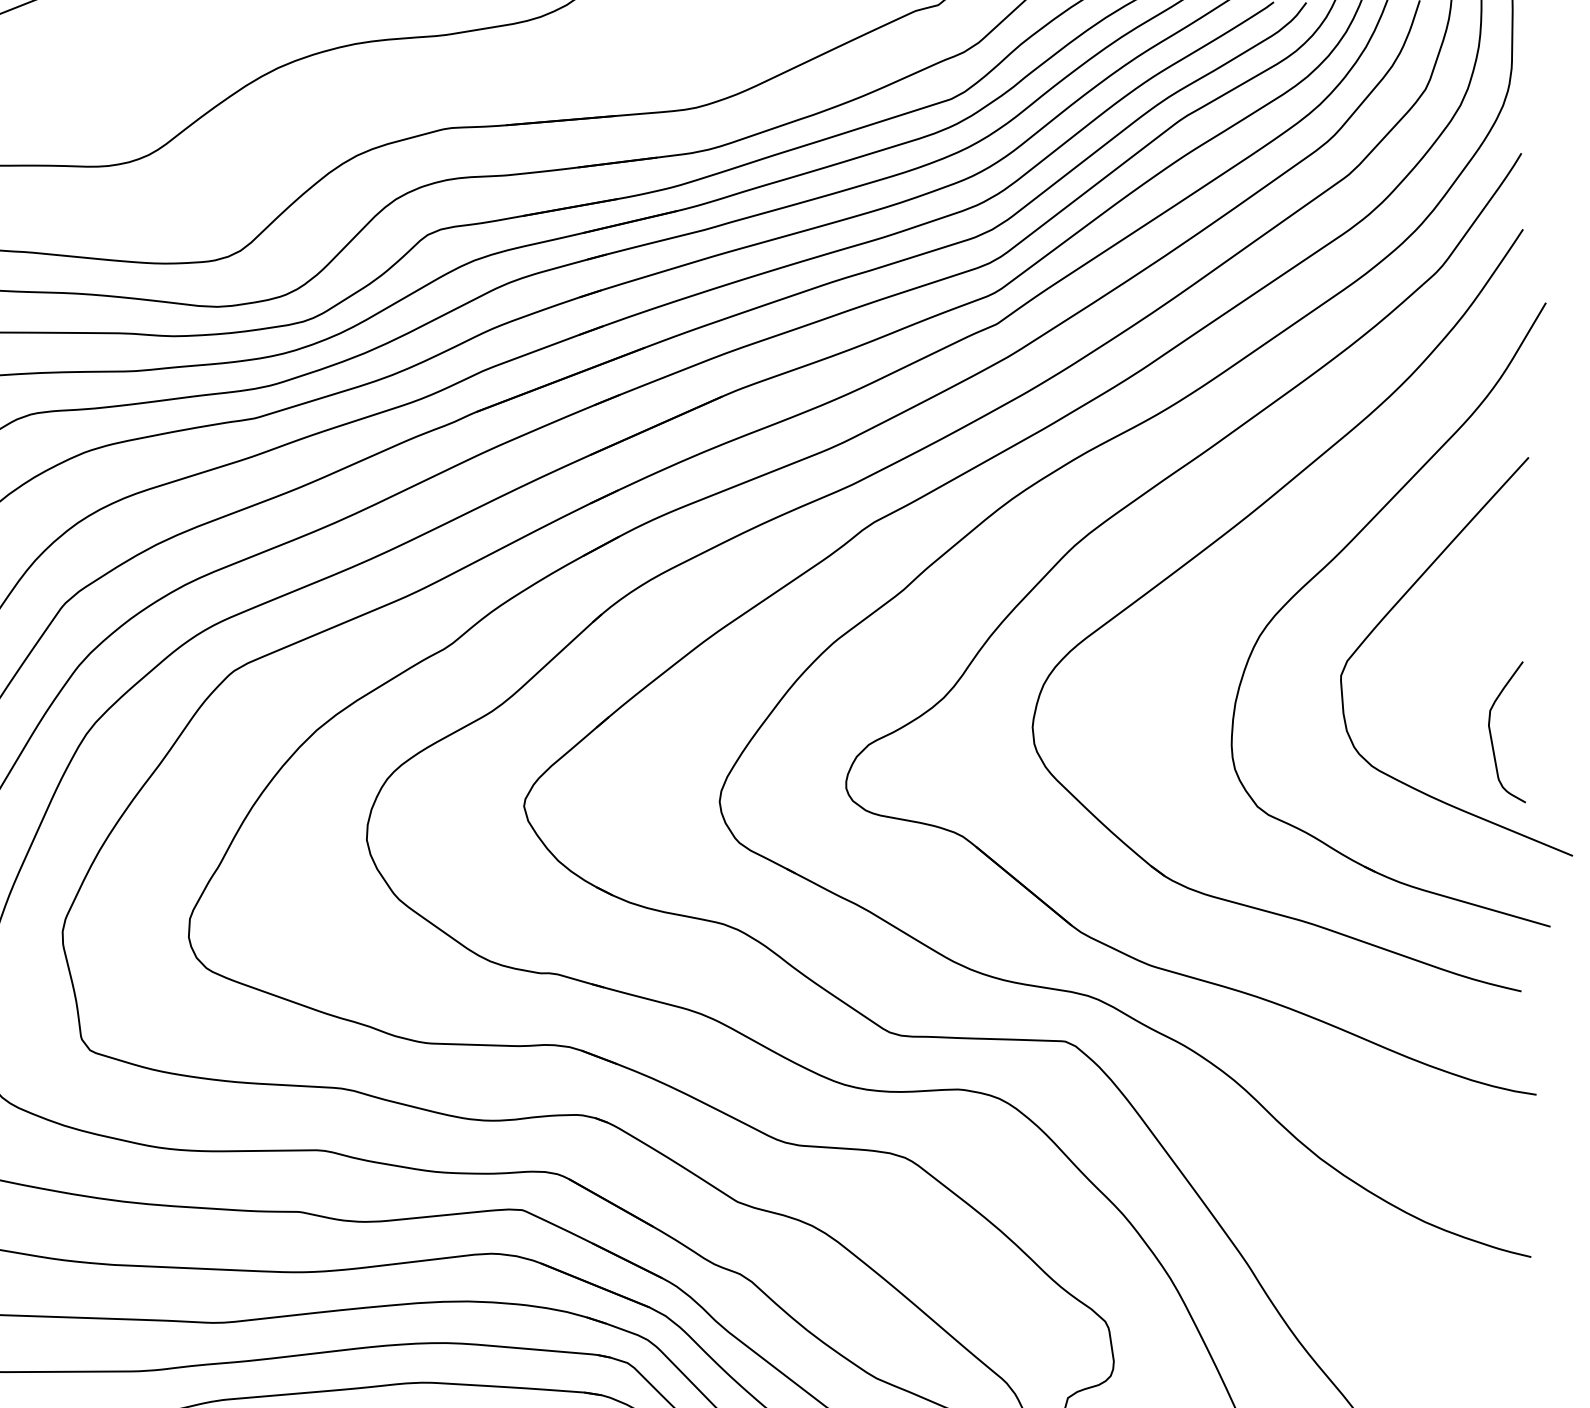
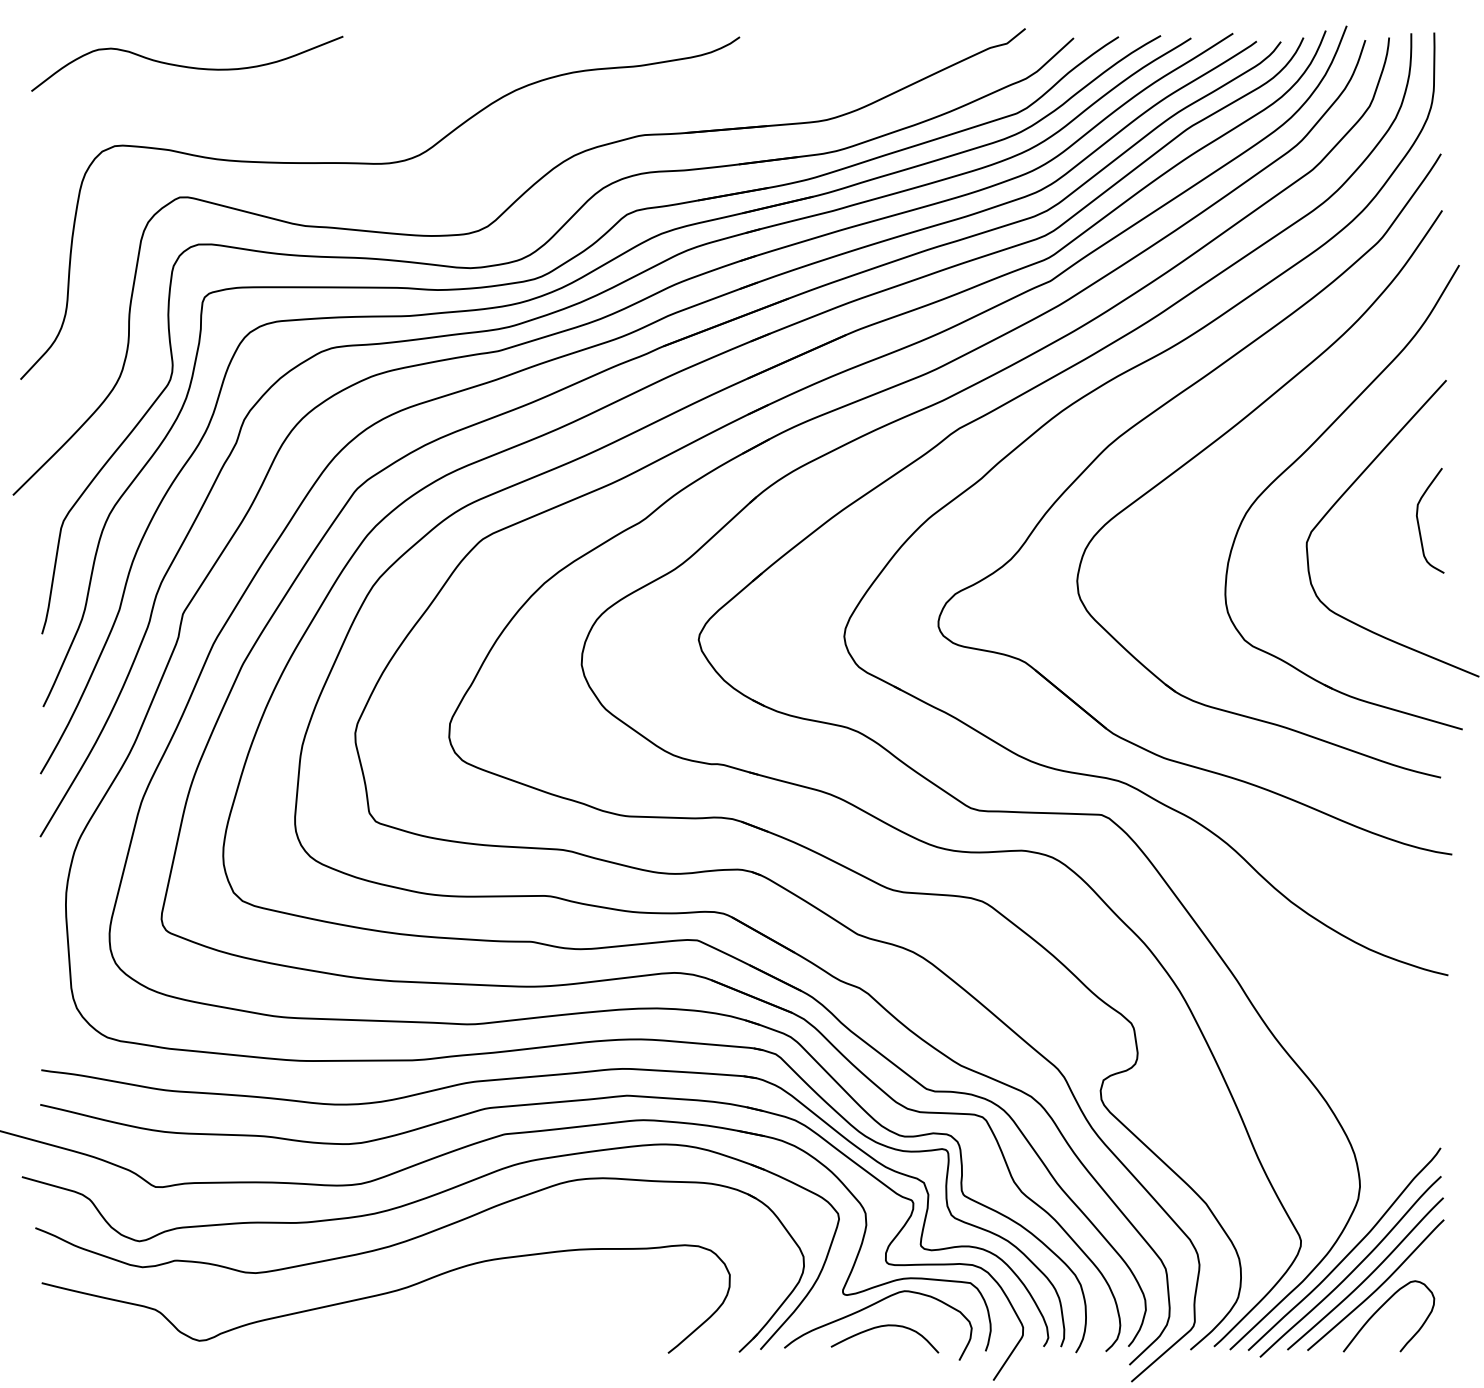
curve: (1492, 735) -> (1419, 523), moved

